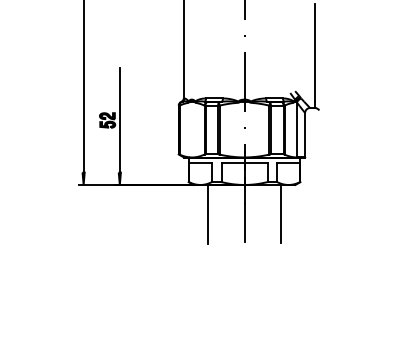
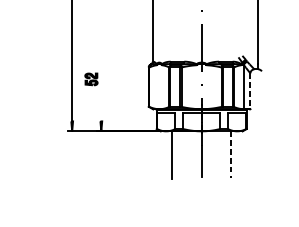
line: (119, 120) -> (101, 79), removed
line: (305, 135) -> (250, 91), solid -> dashed
line: (281, 214) -> (231, 155), solid -> dashed

